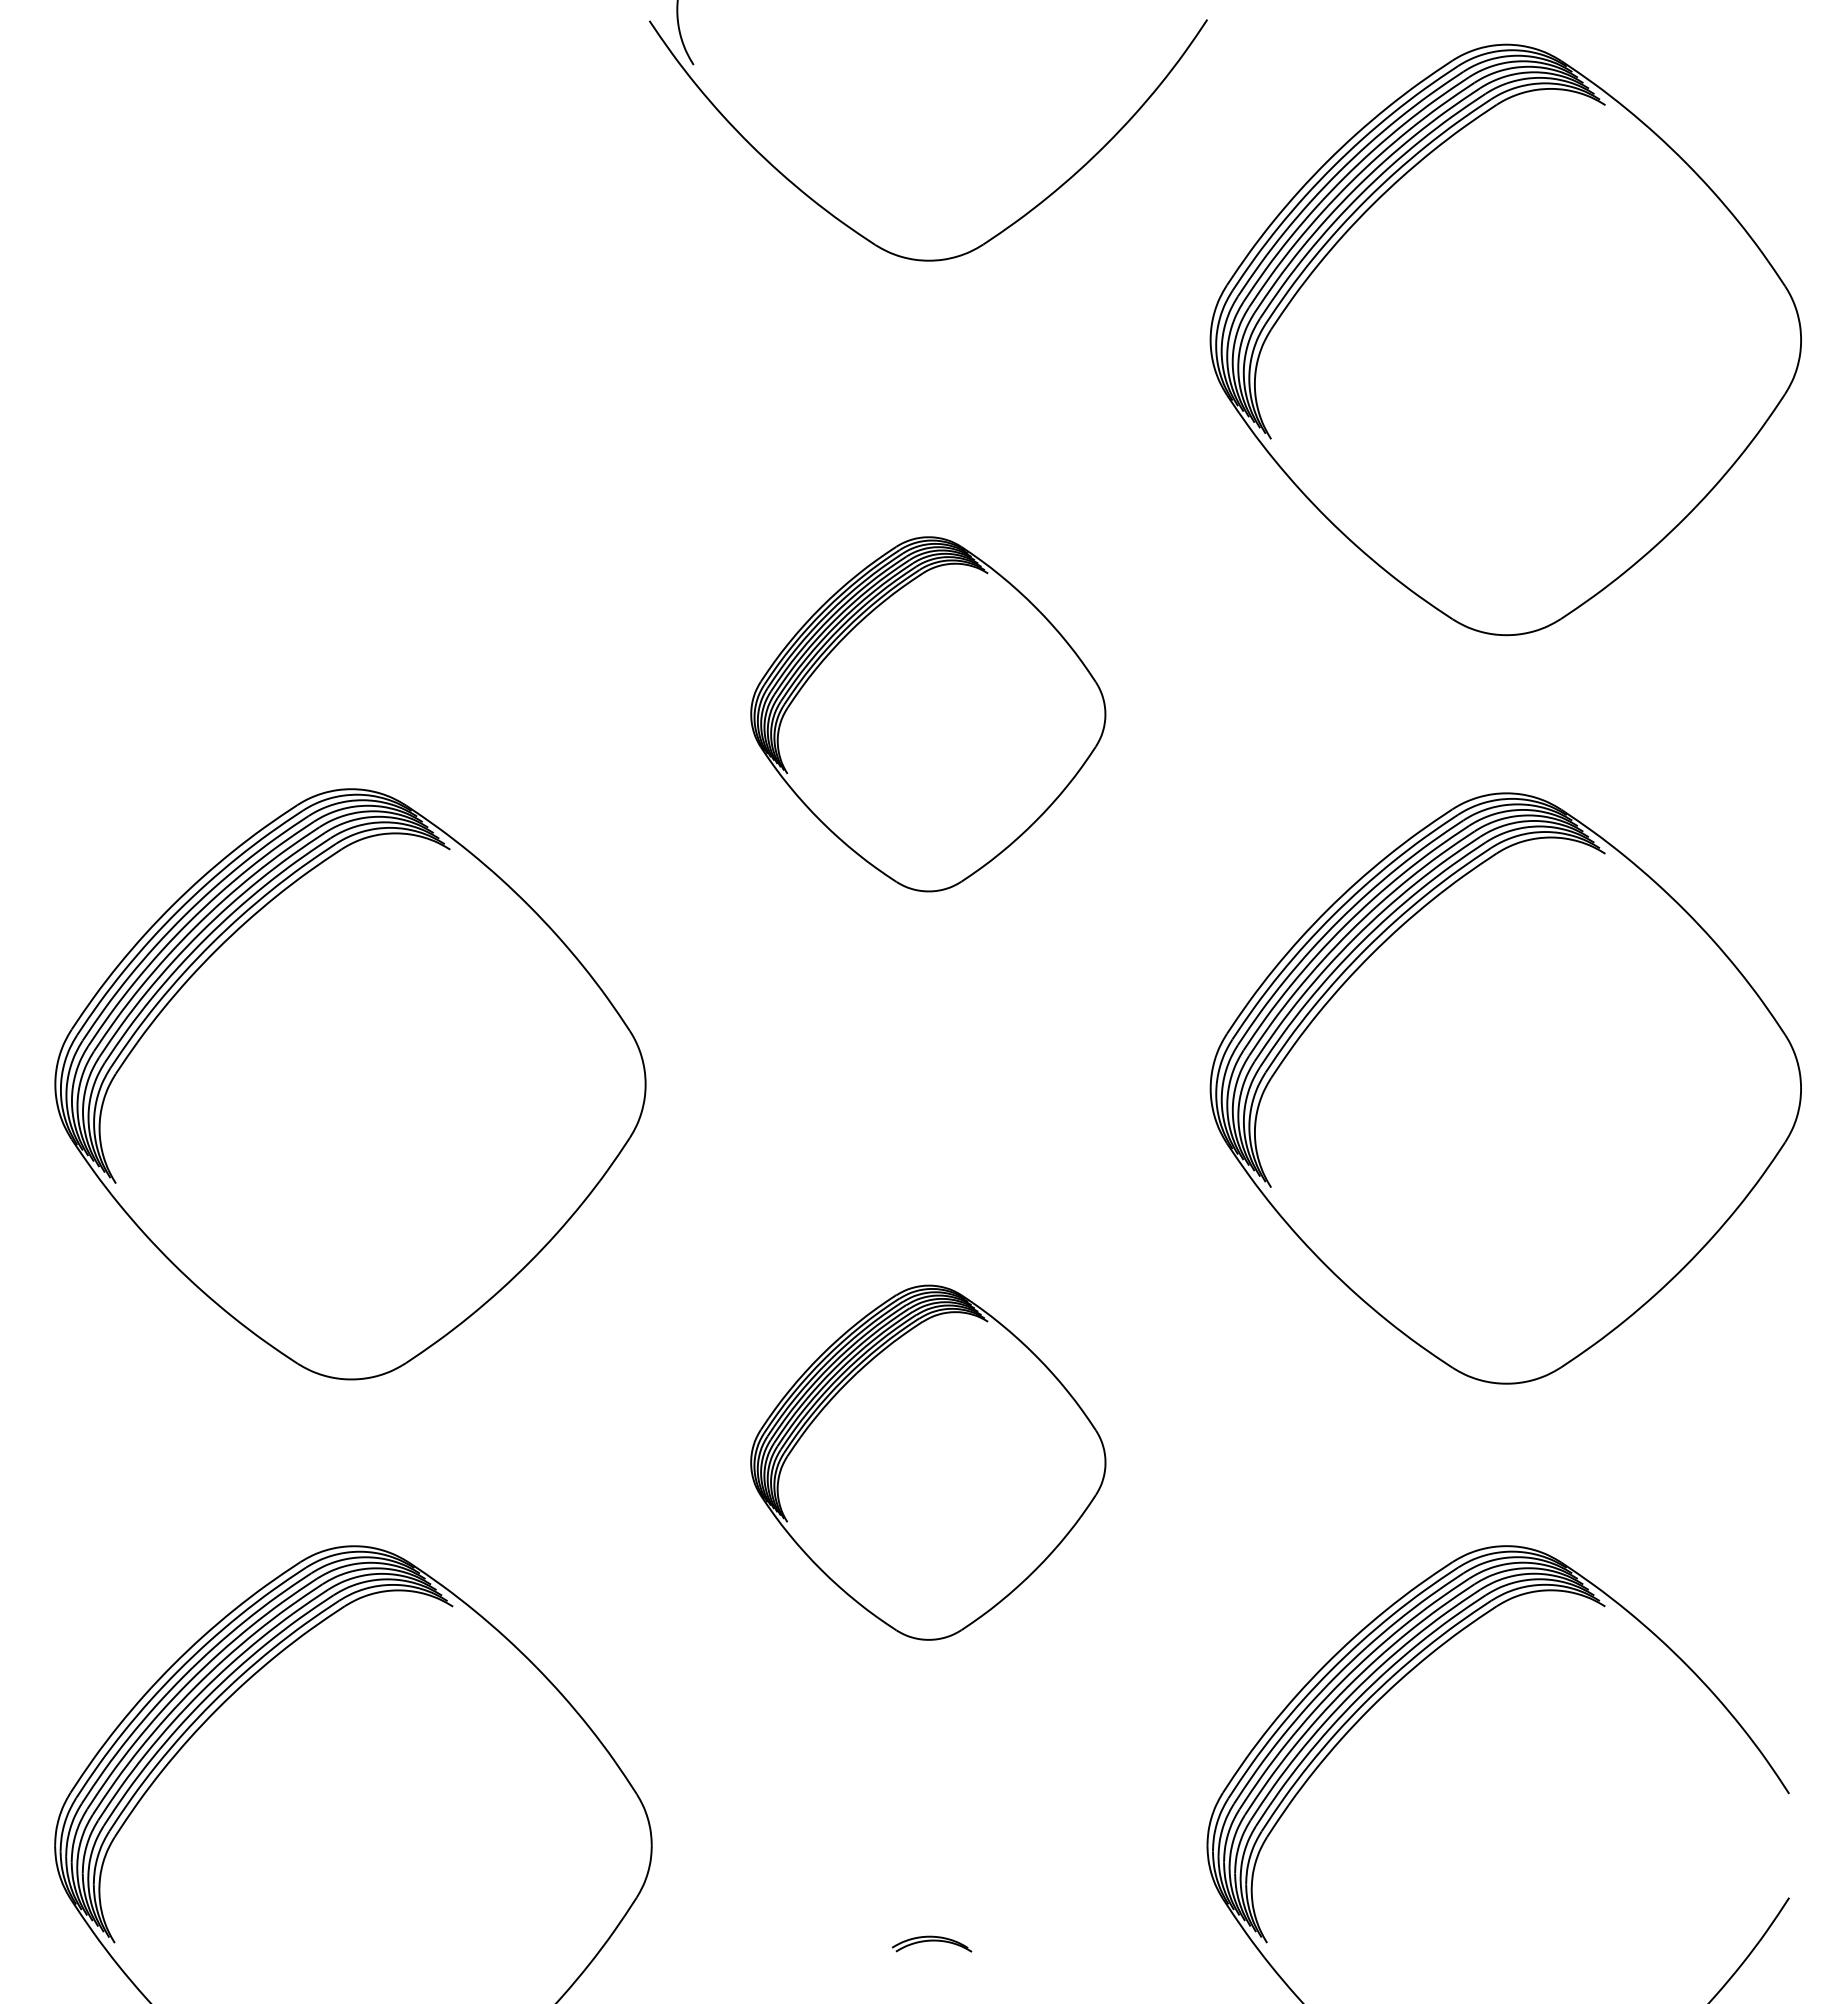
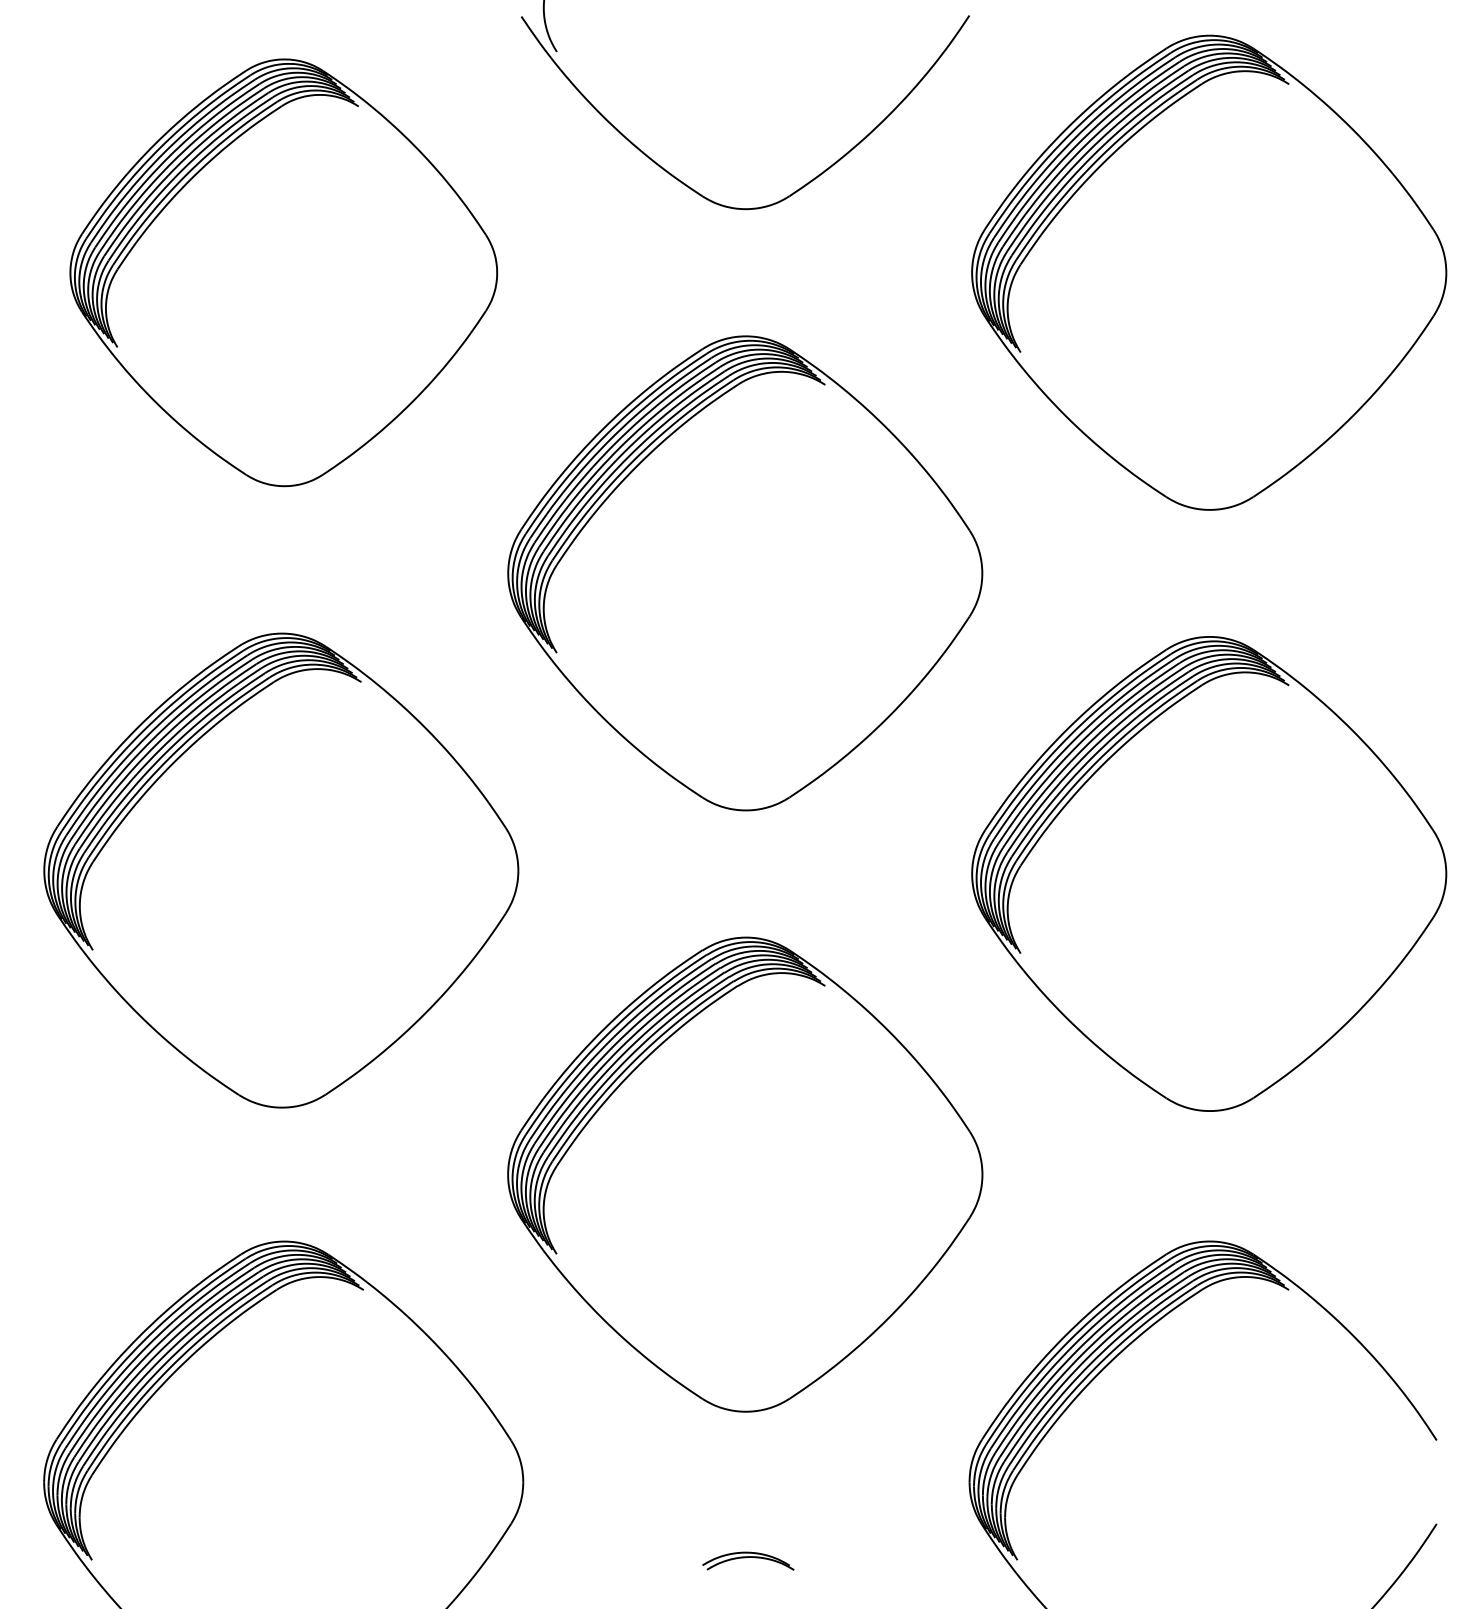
part: (353, 339) -> (283, 272), added
part: (928, 714) -> (745, 573), size x1.67
part: (928, 1462) -> (745, 1174), size x1.67
part: (931, 1943) -> (747, 1560), size x1.43

